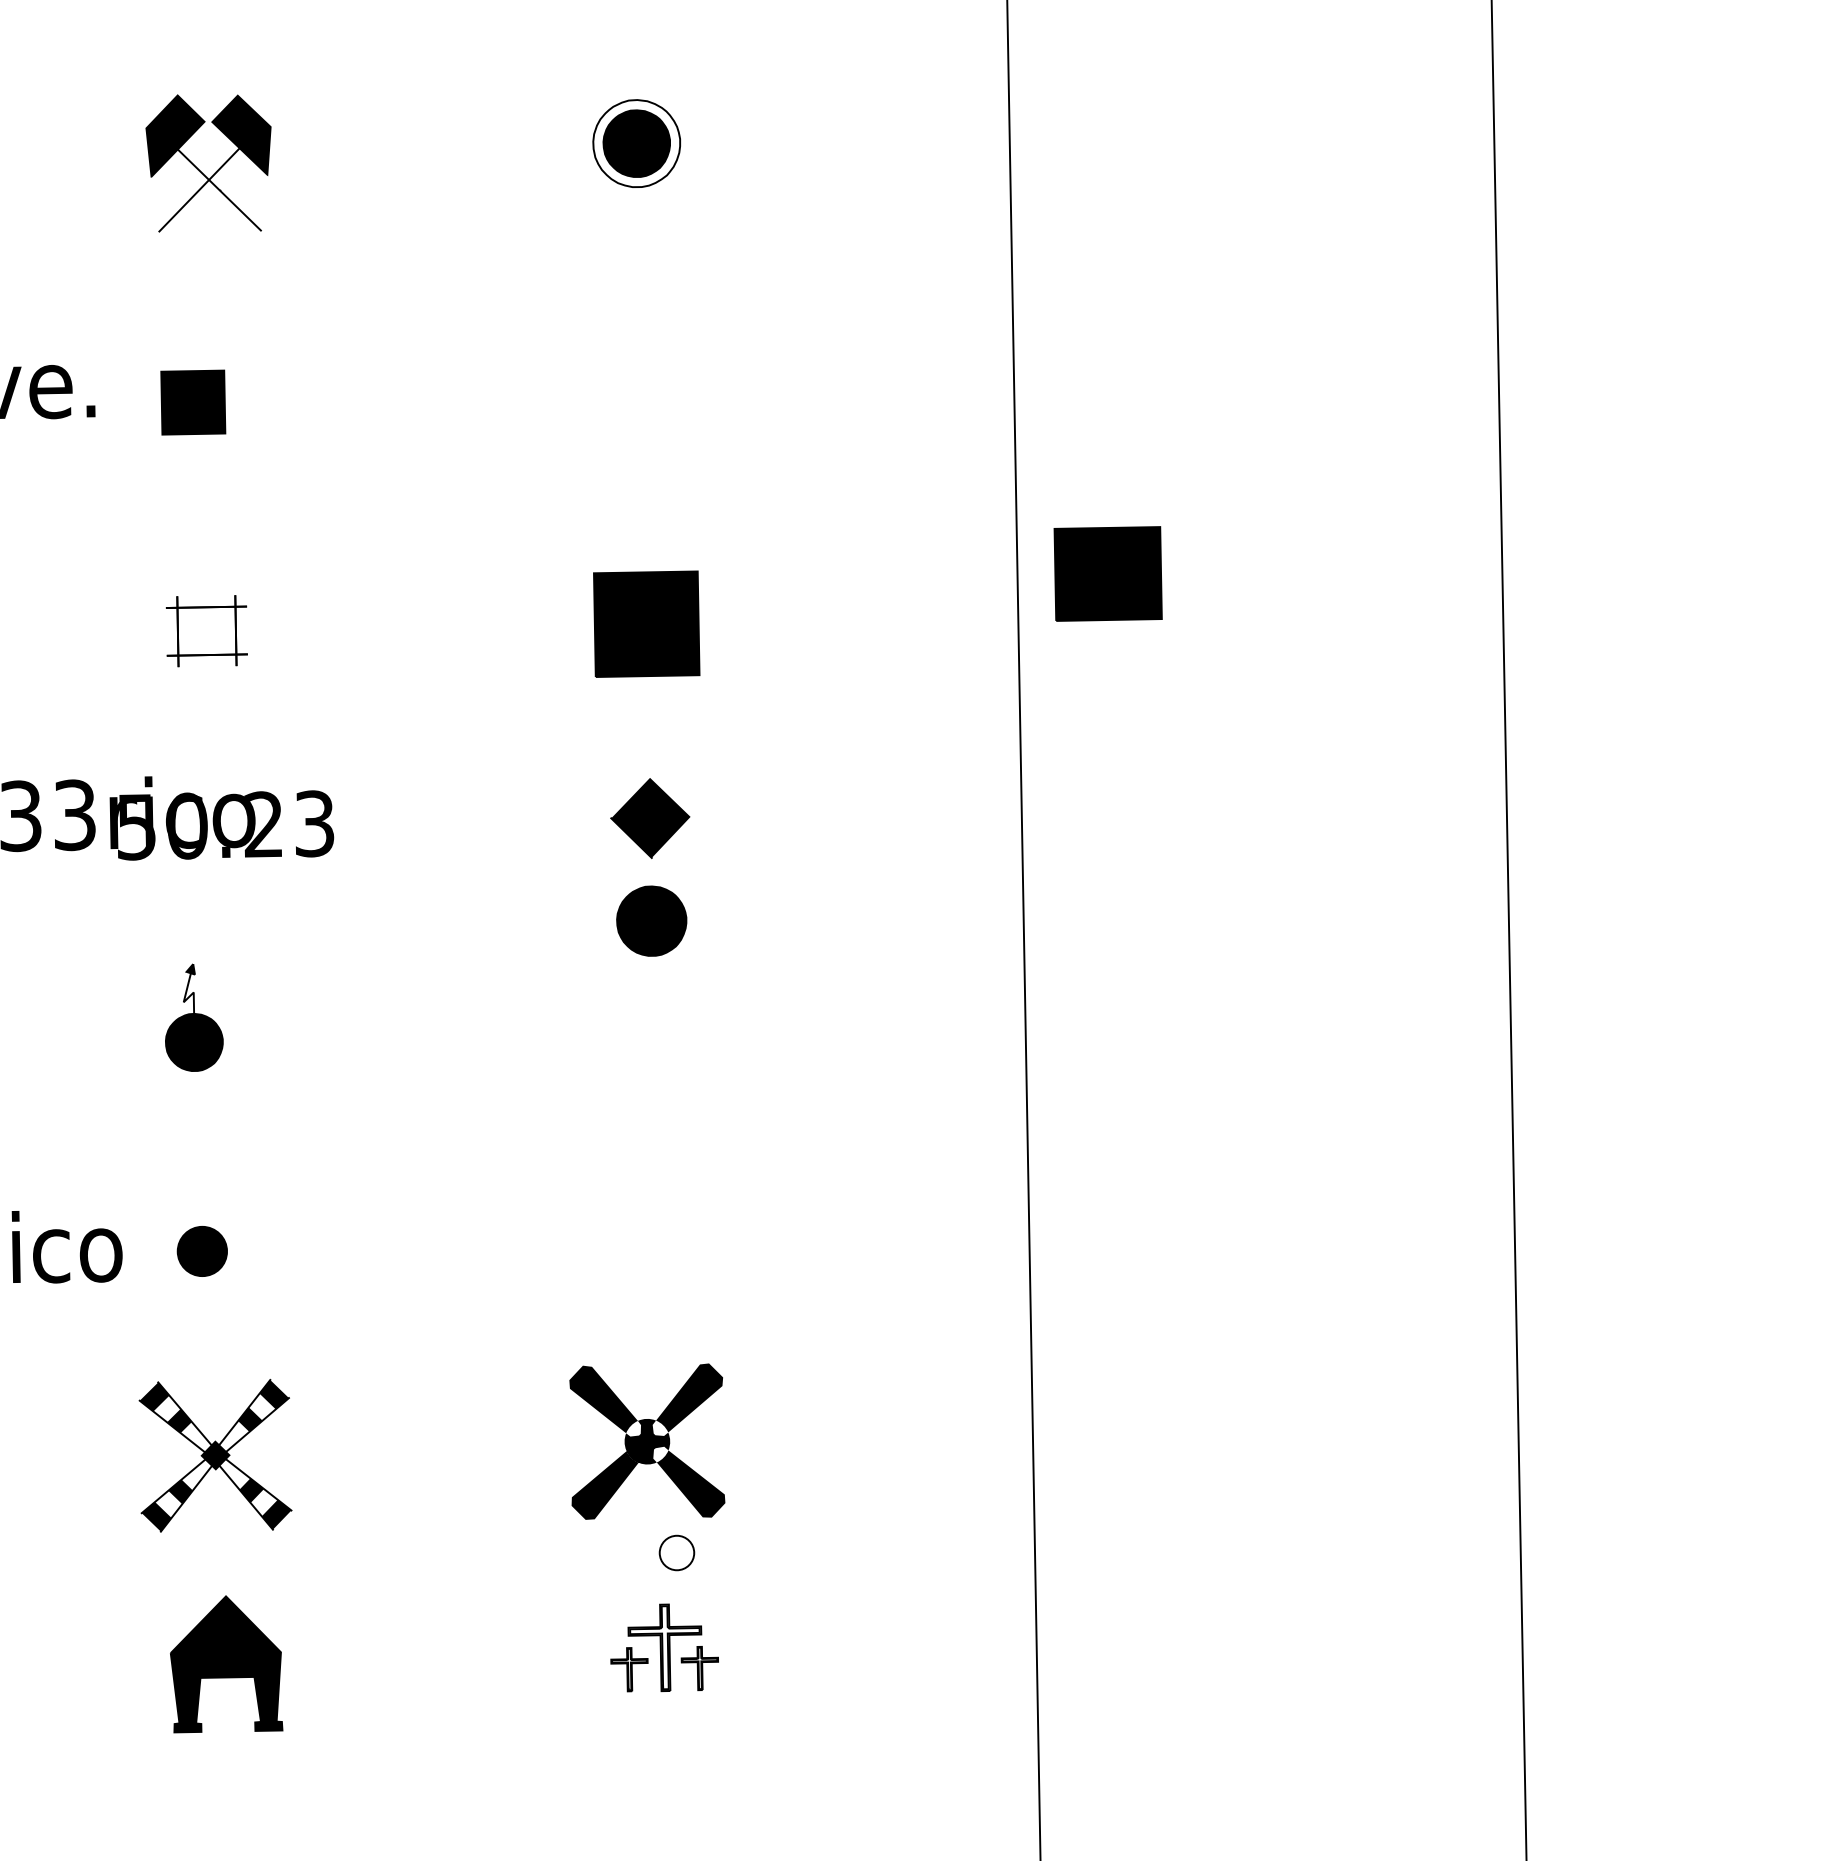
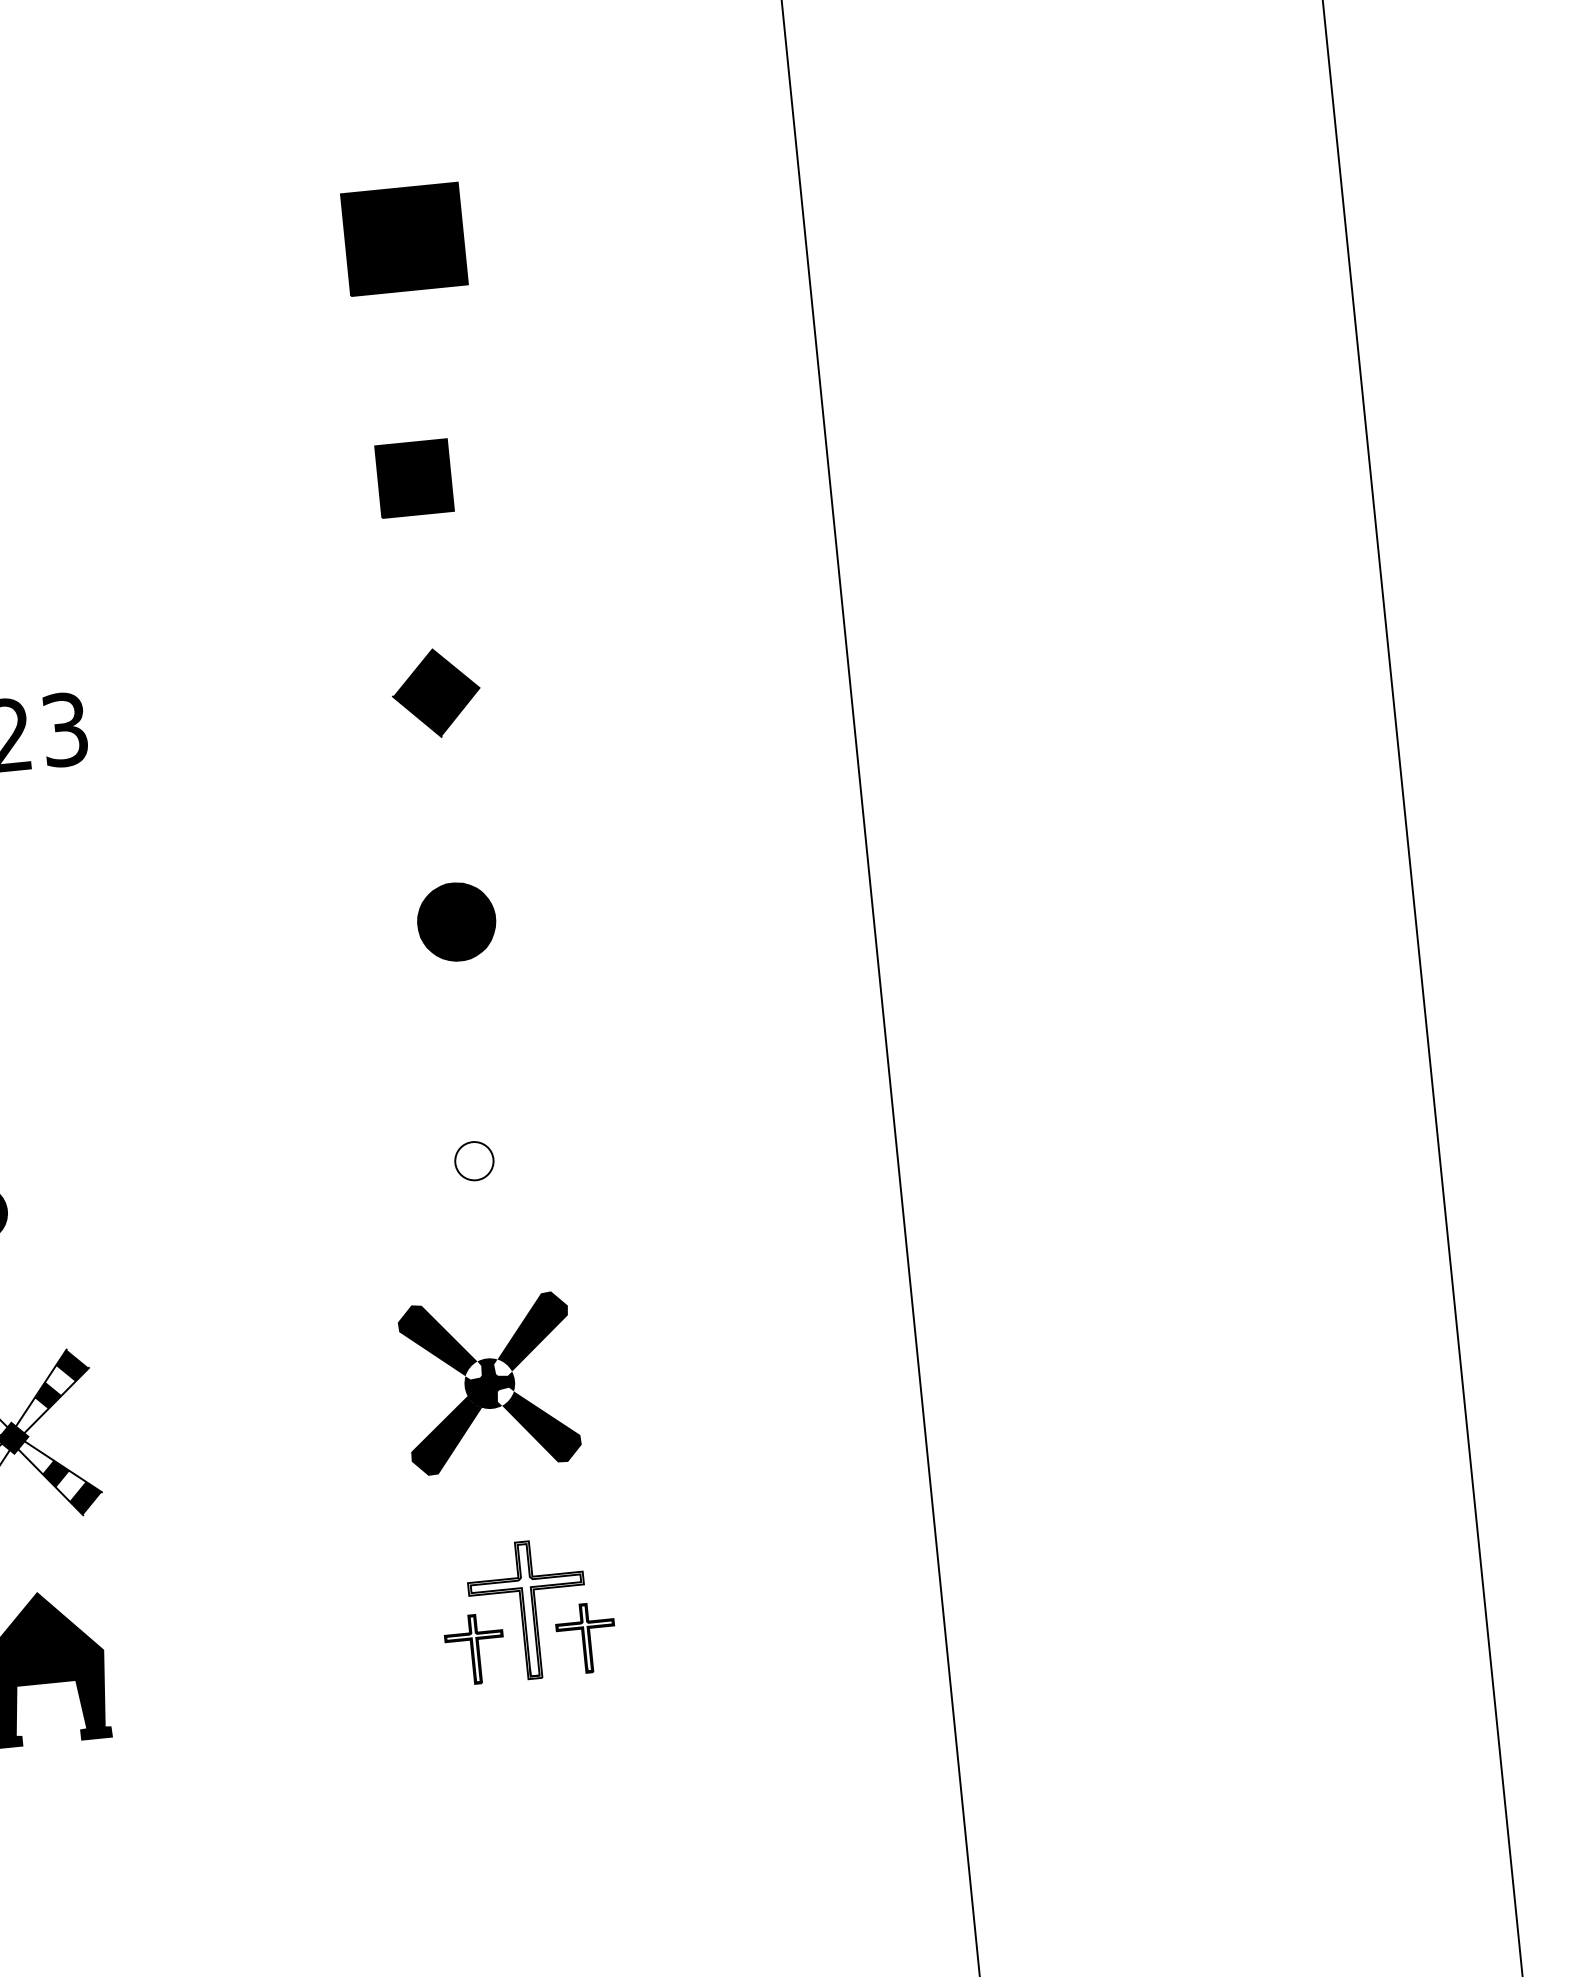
part: (1107, 573) -> (403, 238), moved
part: (646, 624) -> (414, 478), size x0.62
part: (651, 920) -> (456, 921), moved
part: (676, 1552) -> (473, 1160), moved
part: (664, 1647) -> (527, 1609), size x1.43

